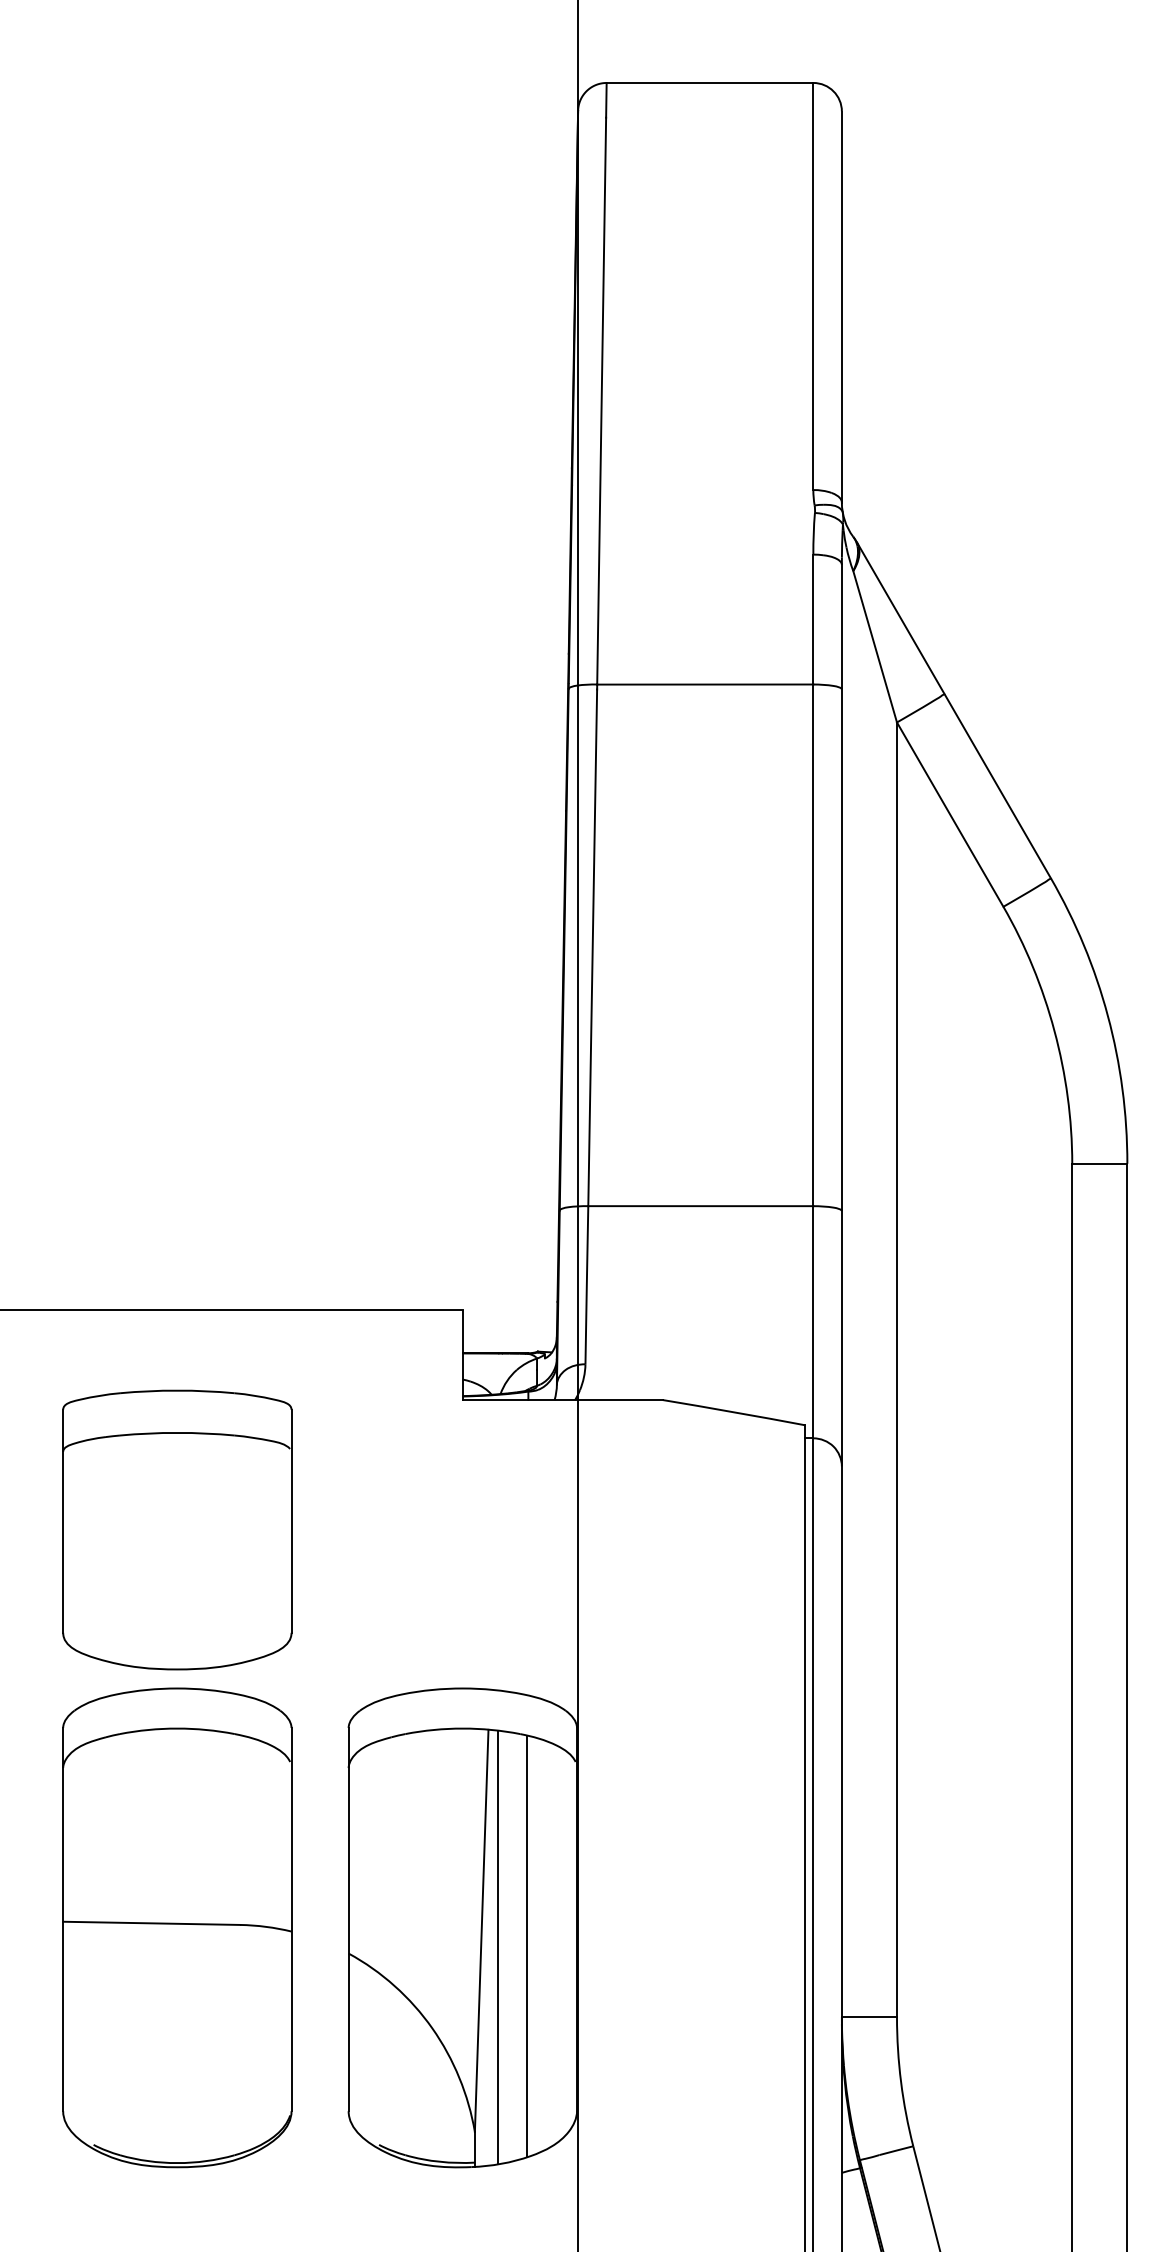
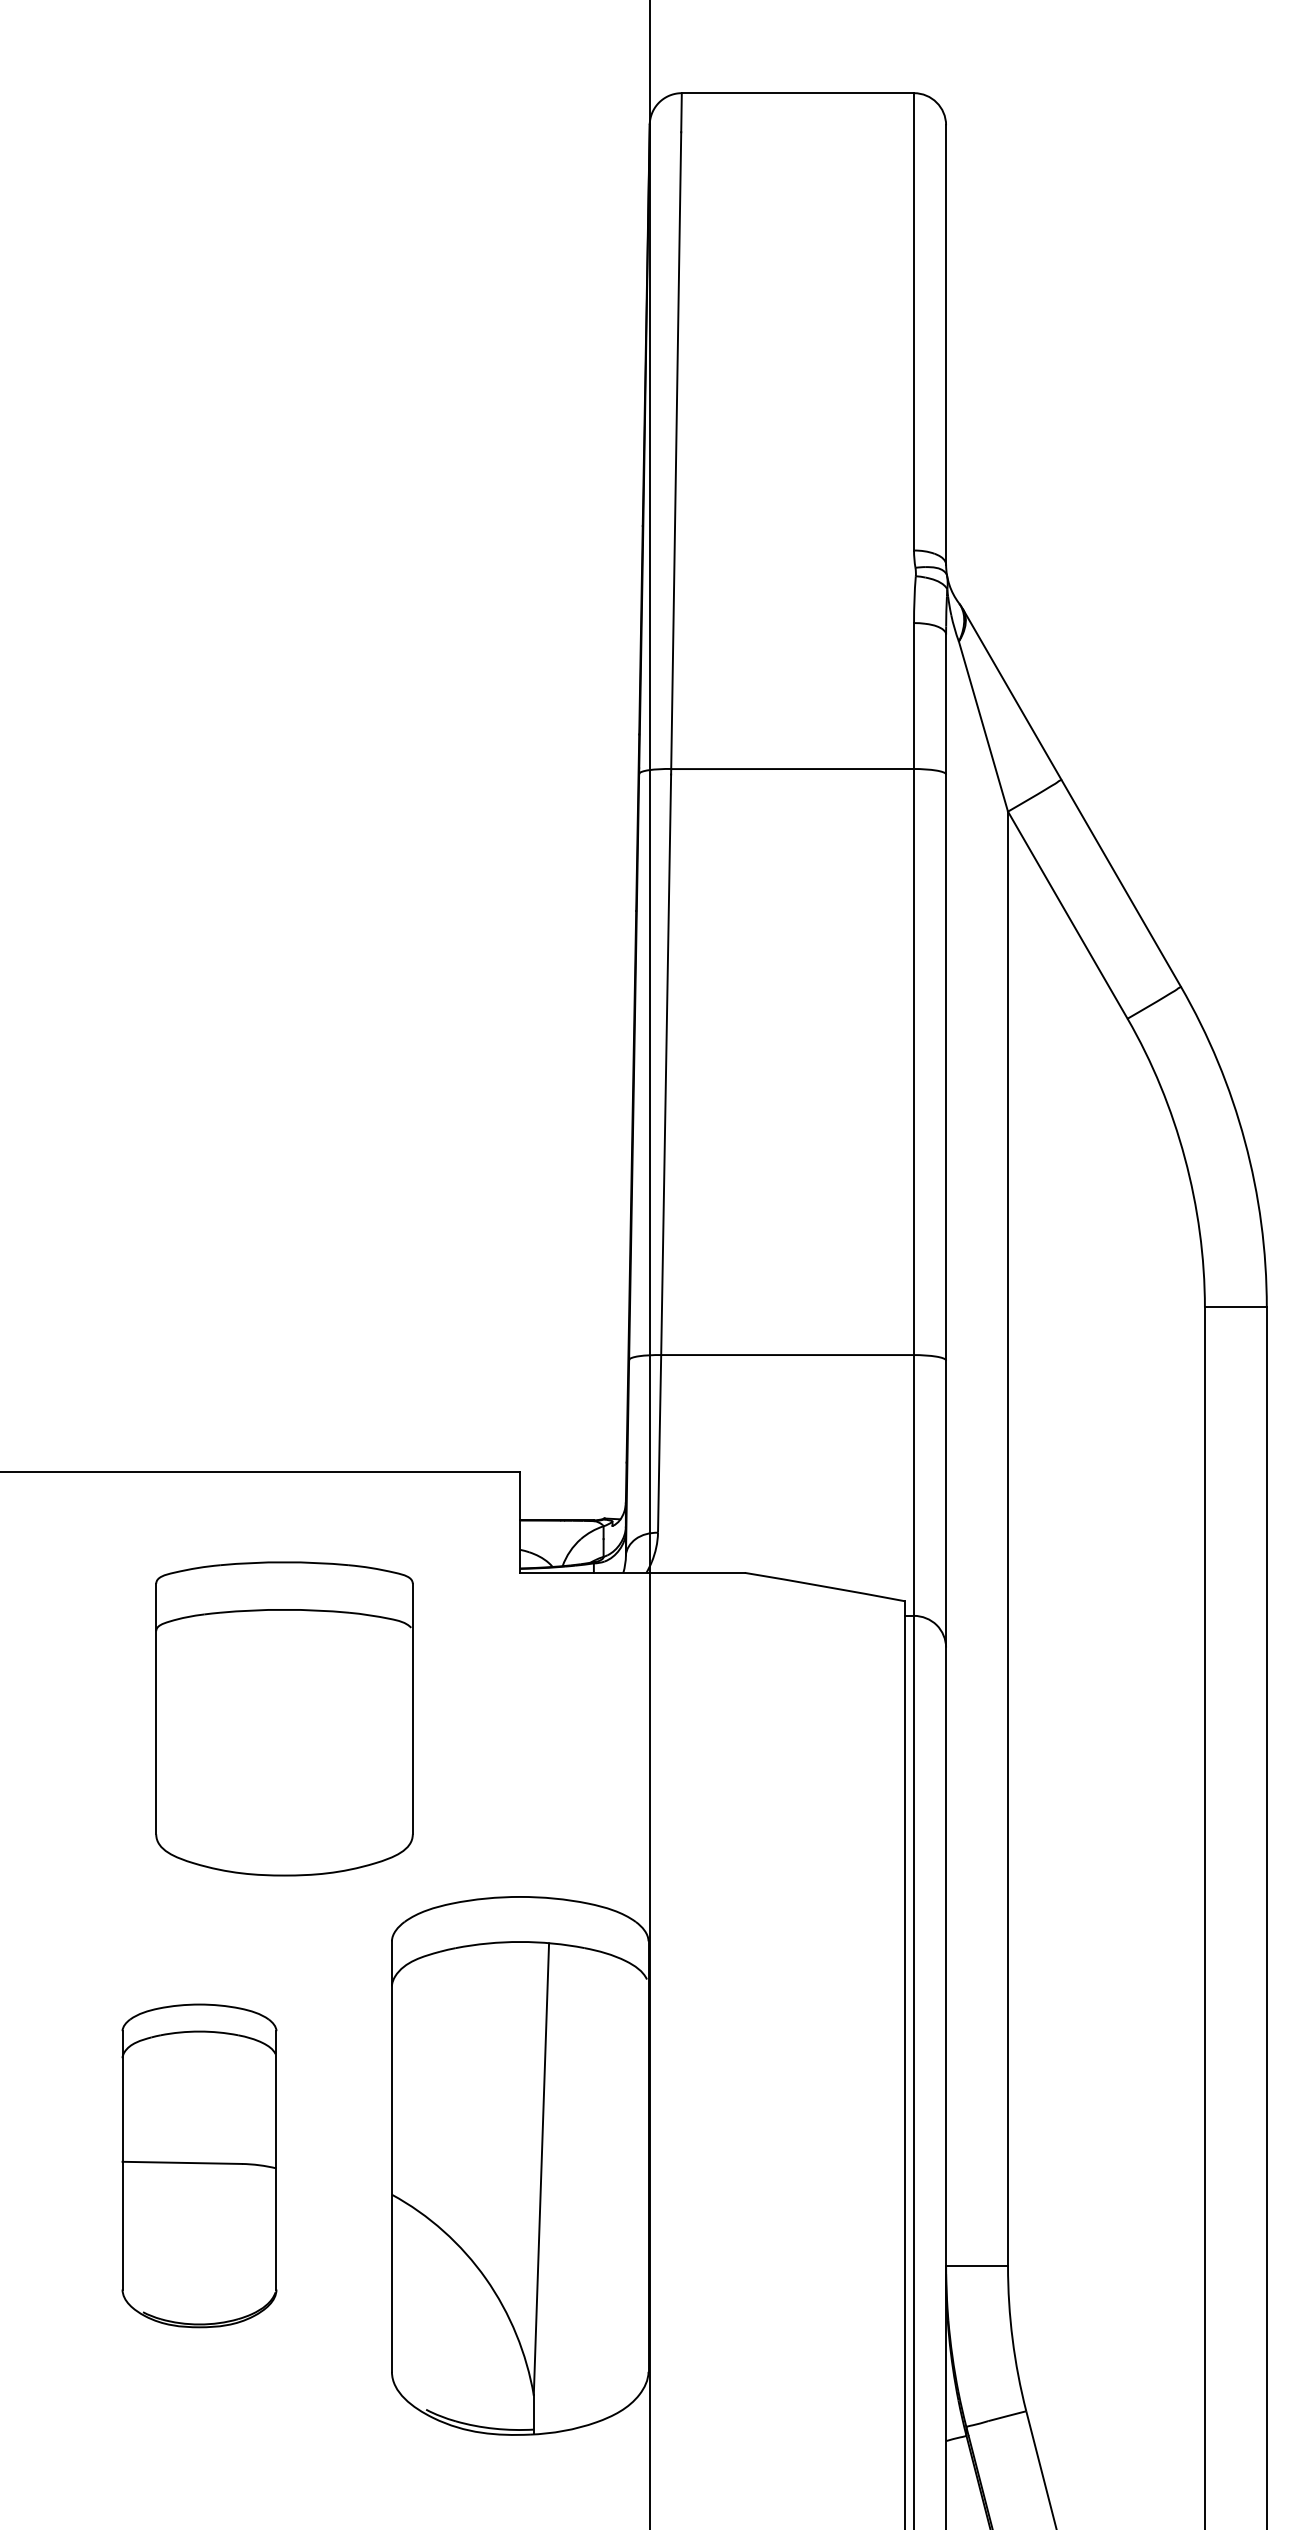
part: (177, 1529) -> (284, 1718), moved
part: (177, 1927) -> (199, 2165), size x0.6
line: (527, 1946) -> (592, 2186), removed
line: (498, 1947) -> (560, 2187), removed

